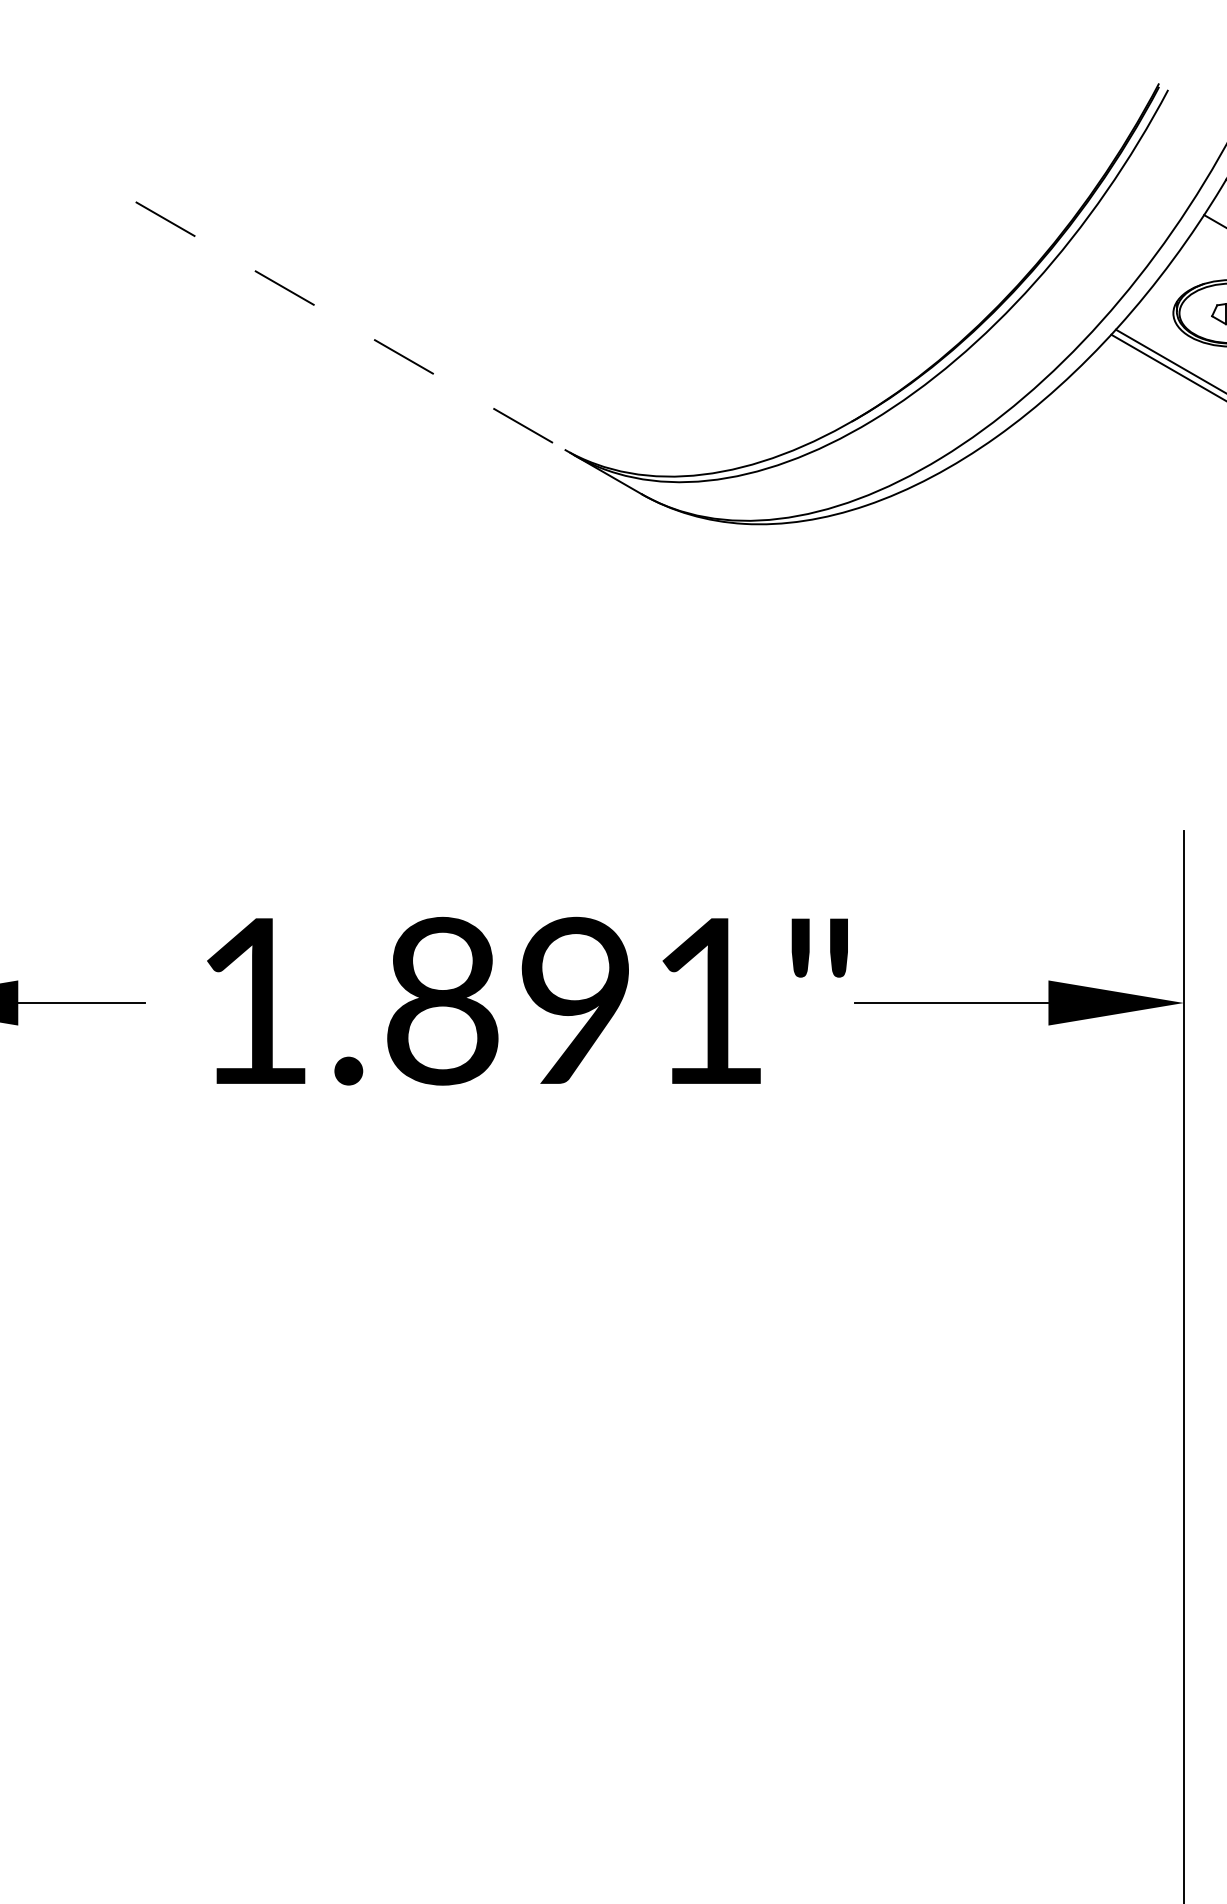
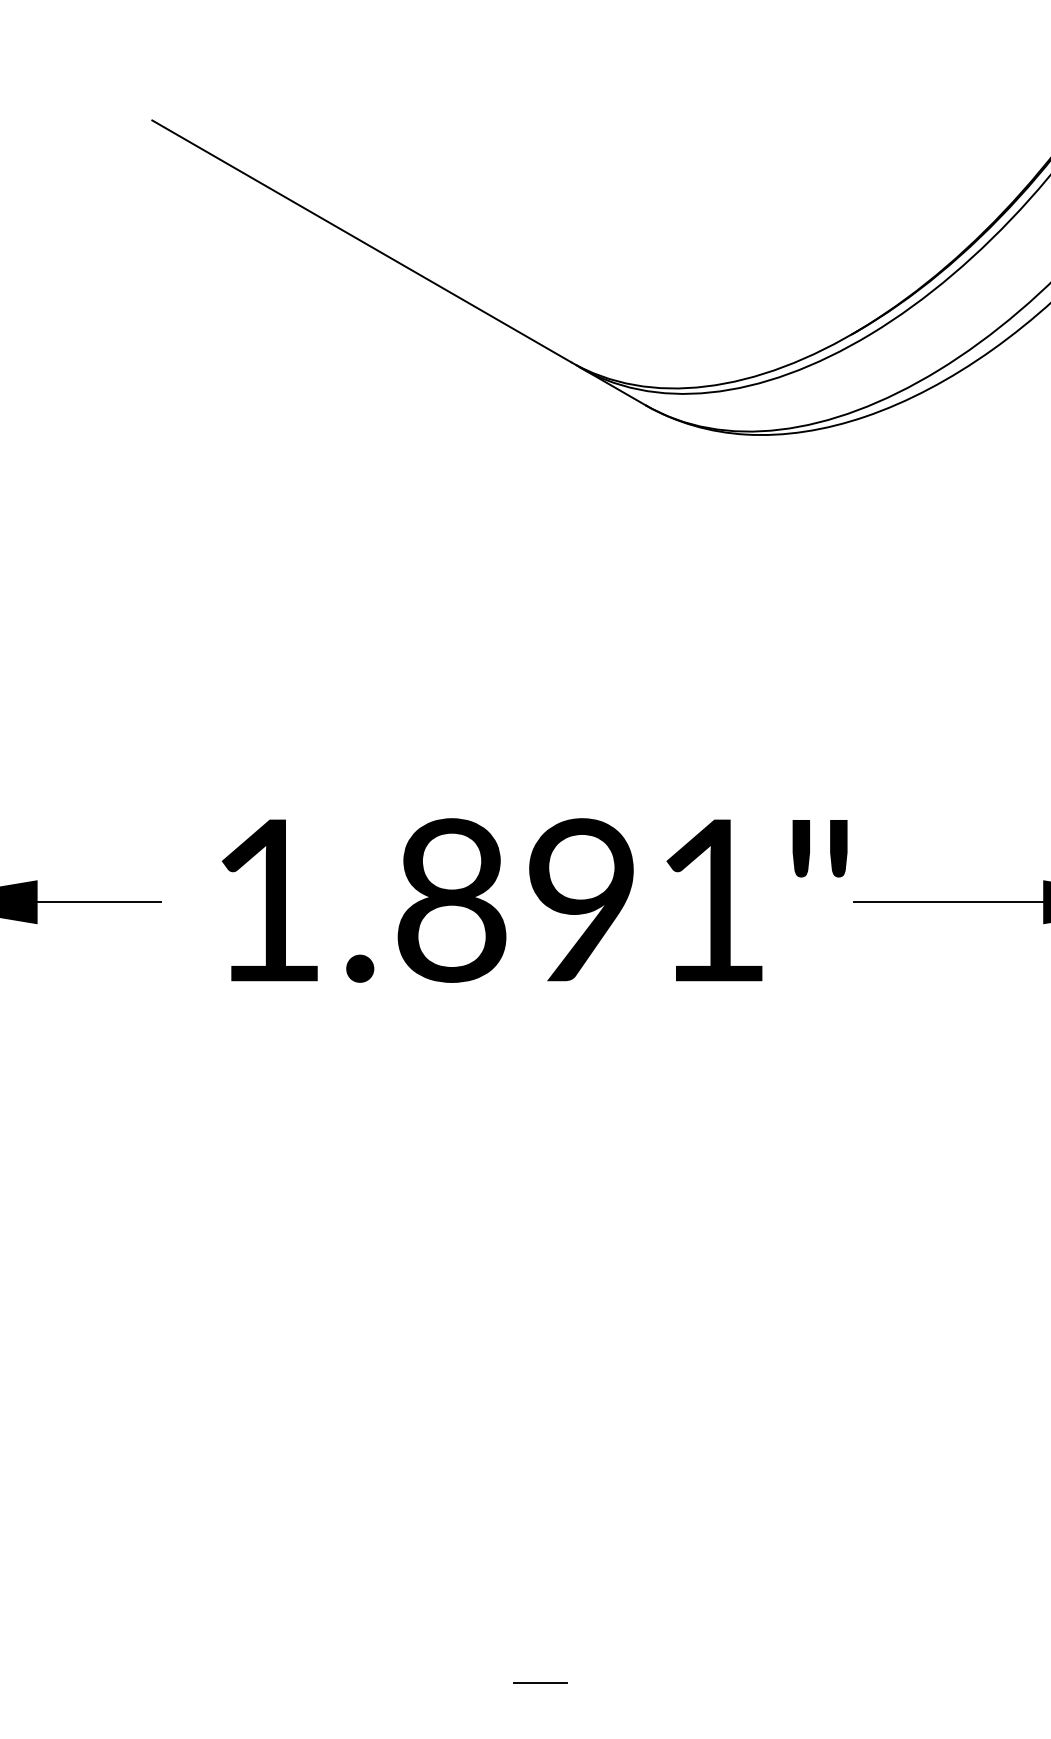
line: (350, 325) -> (361, 240), dashed -> solid
line: (533, 1802) -> (540, 1682), added

